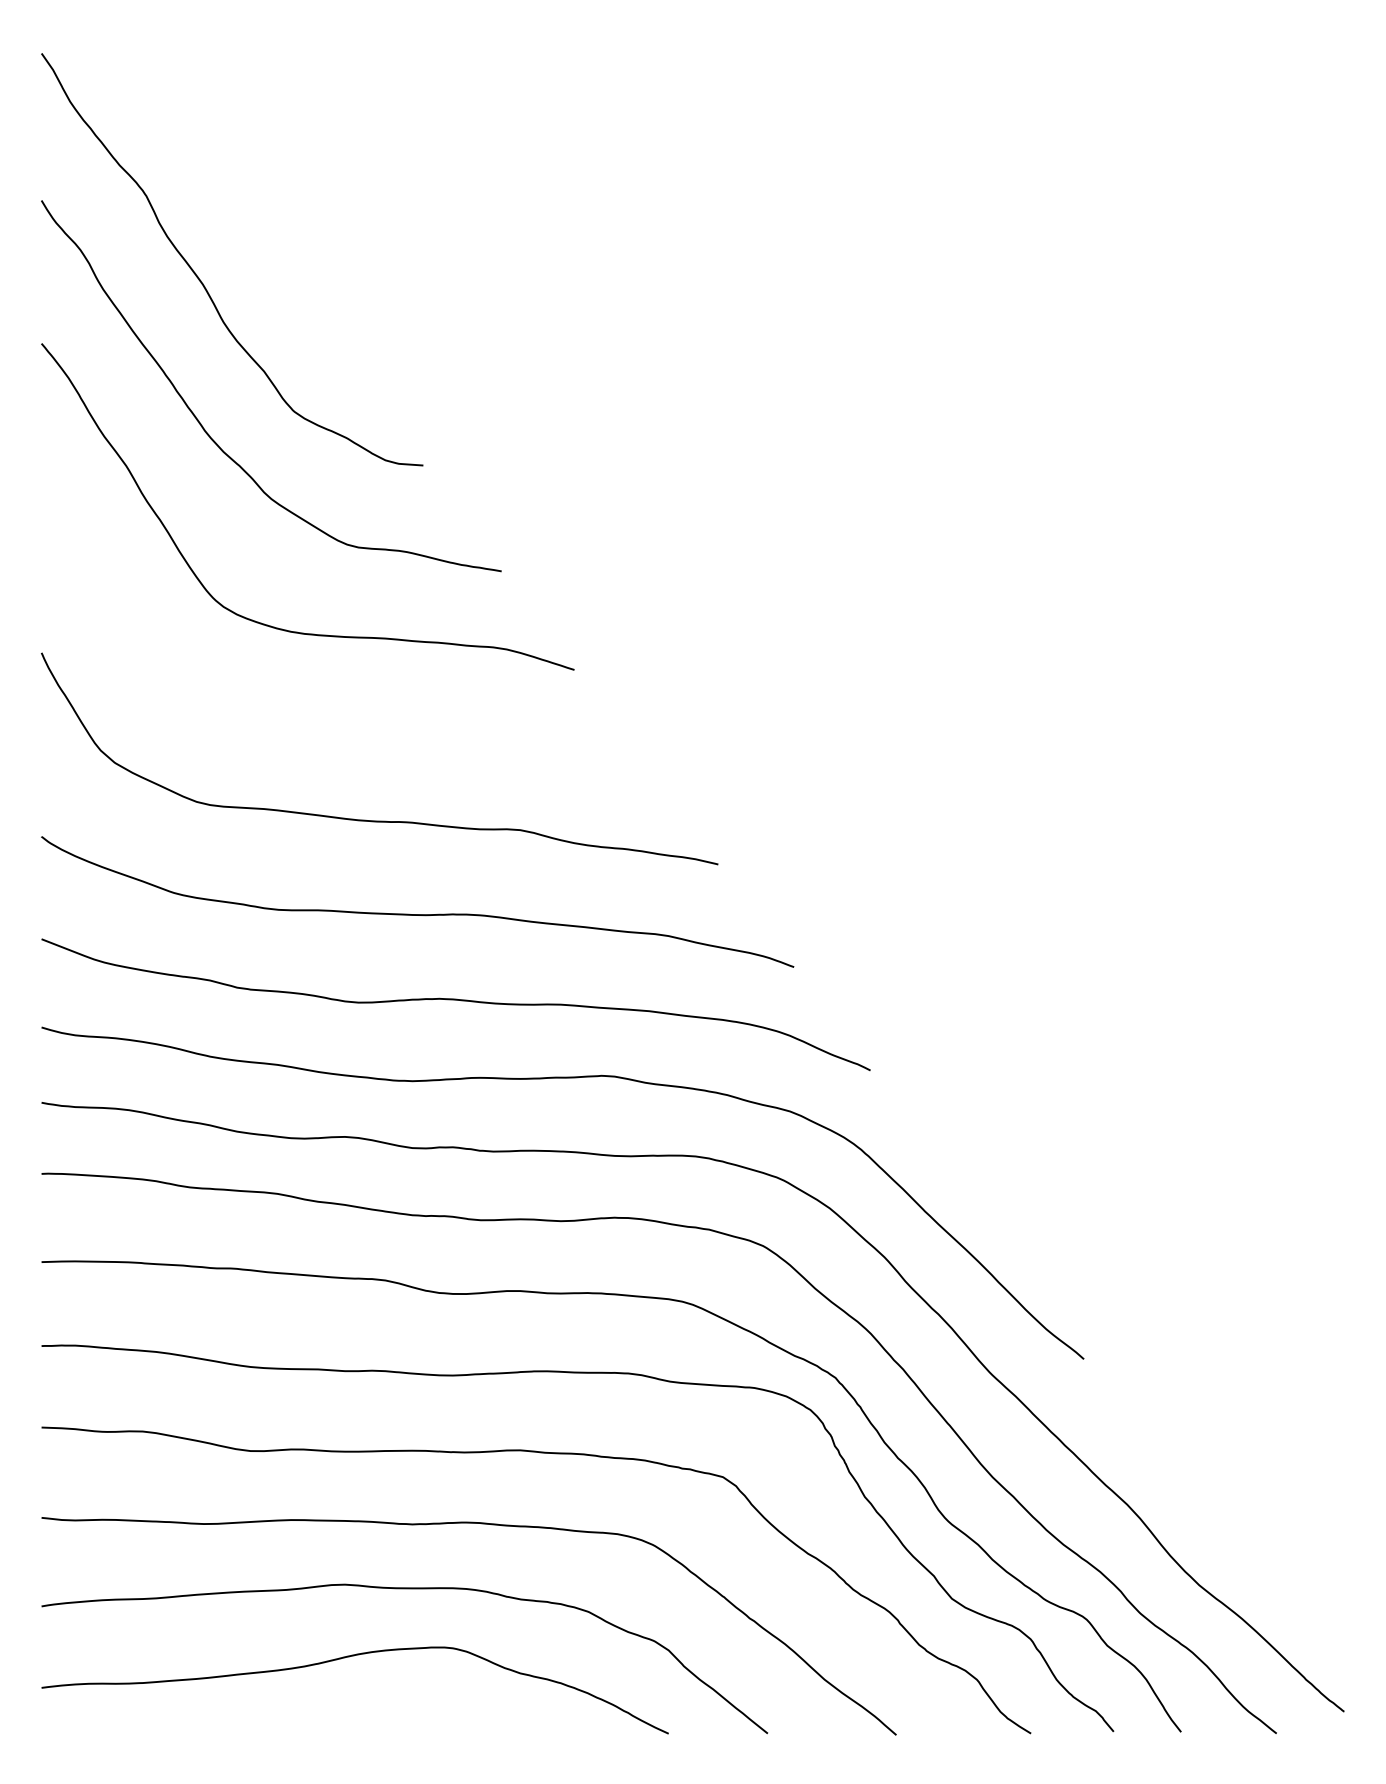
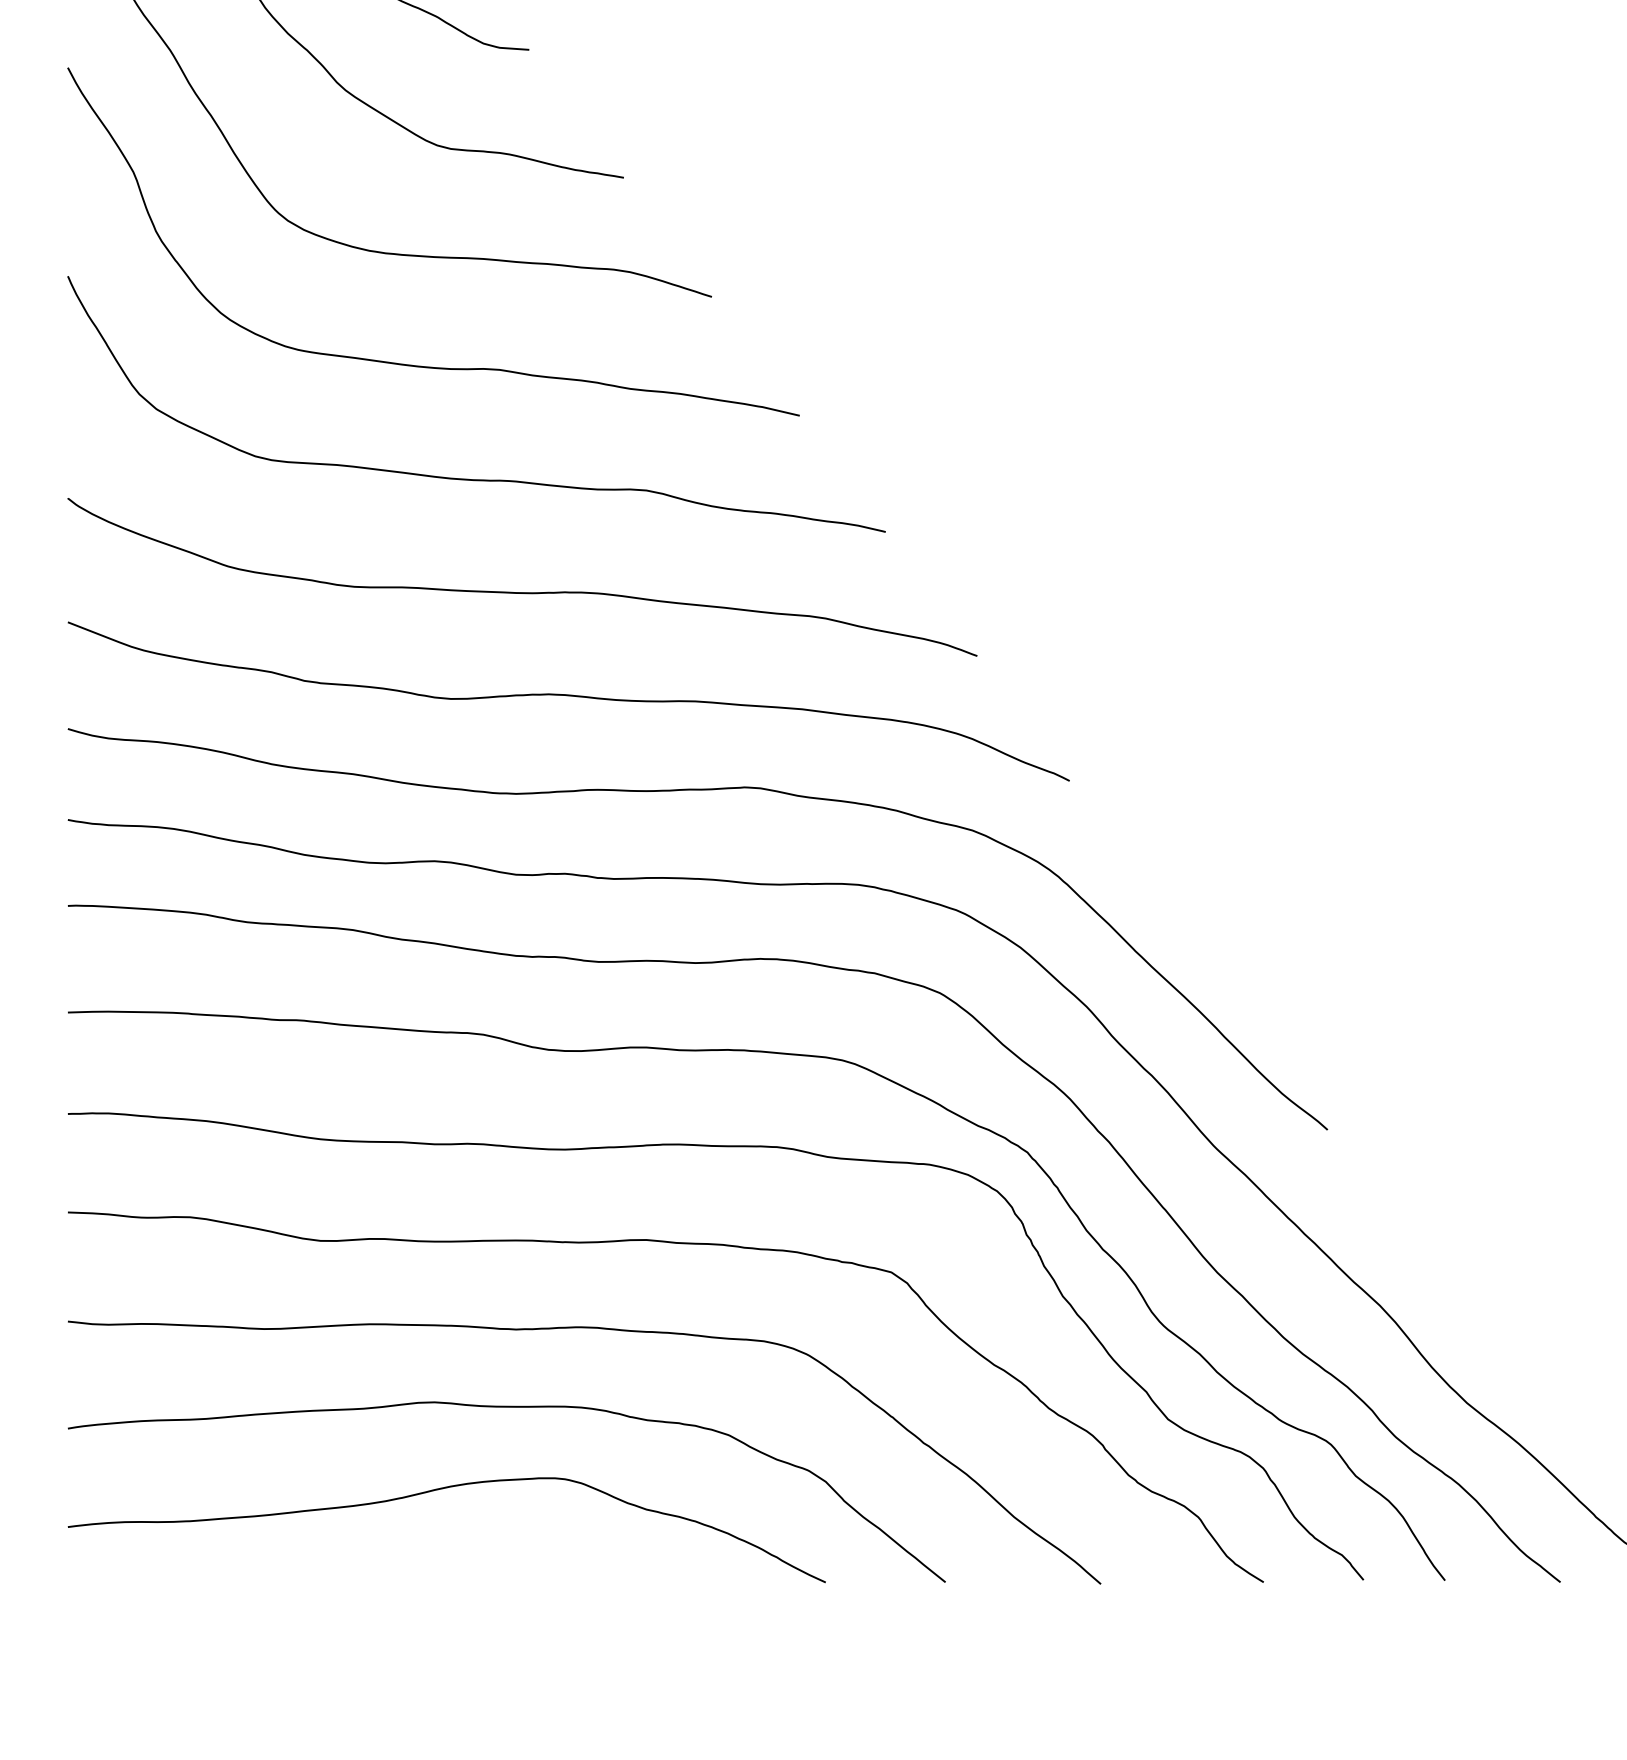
curve: (333, 726) -> (420, 365), added

